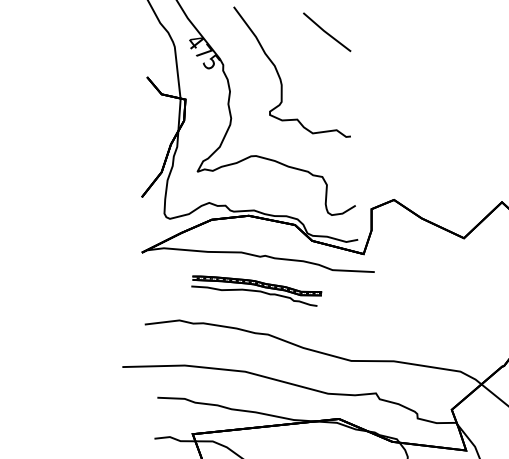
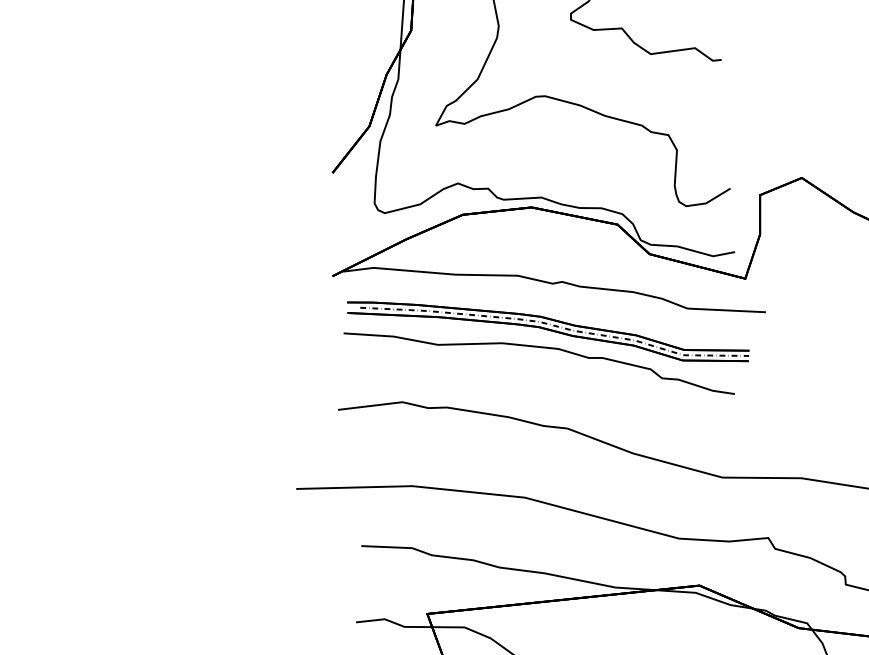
part: (256, 290) -> (545, 346), size x1.67

